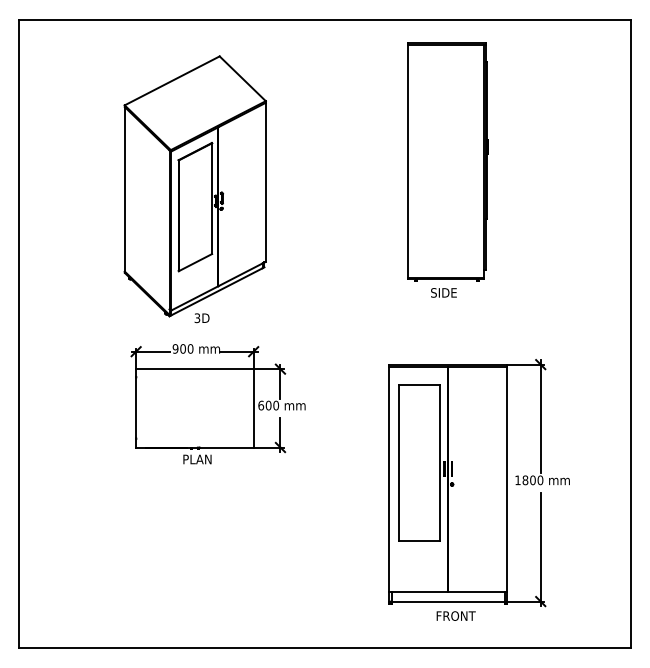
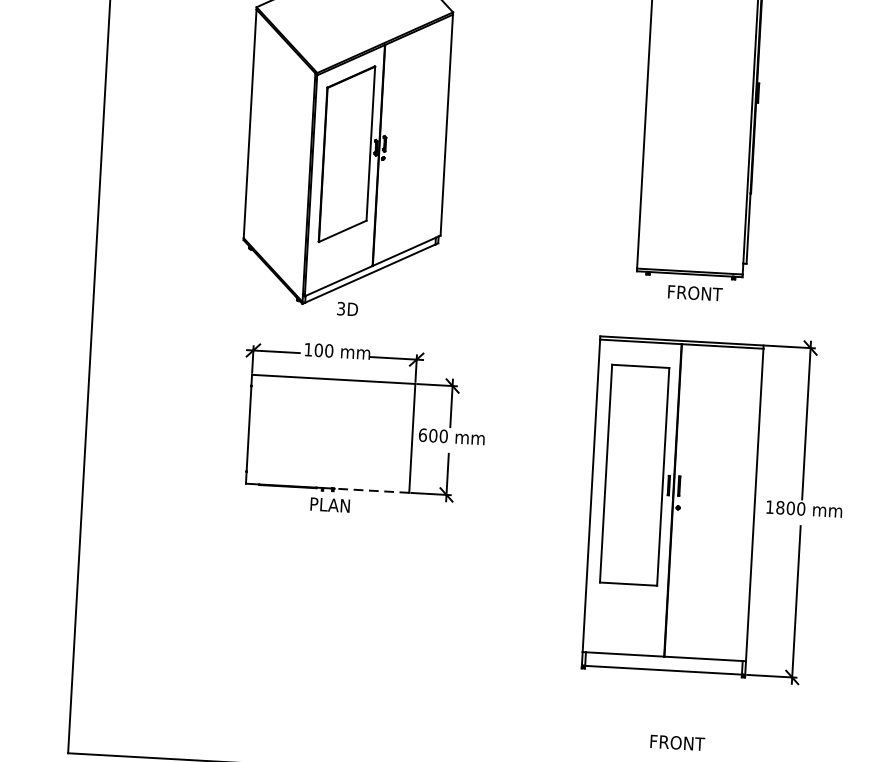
text: (450, 292) -> (694, 292), SIDE -> FRONT
text: (175, 348) -> (308, 349), 900 -> 100
line: (226, 447) -> (371, 490), solid -> dashed
part: (478, 483) -> (714, 508), moved

